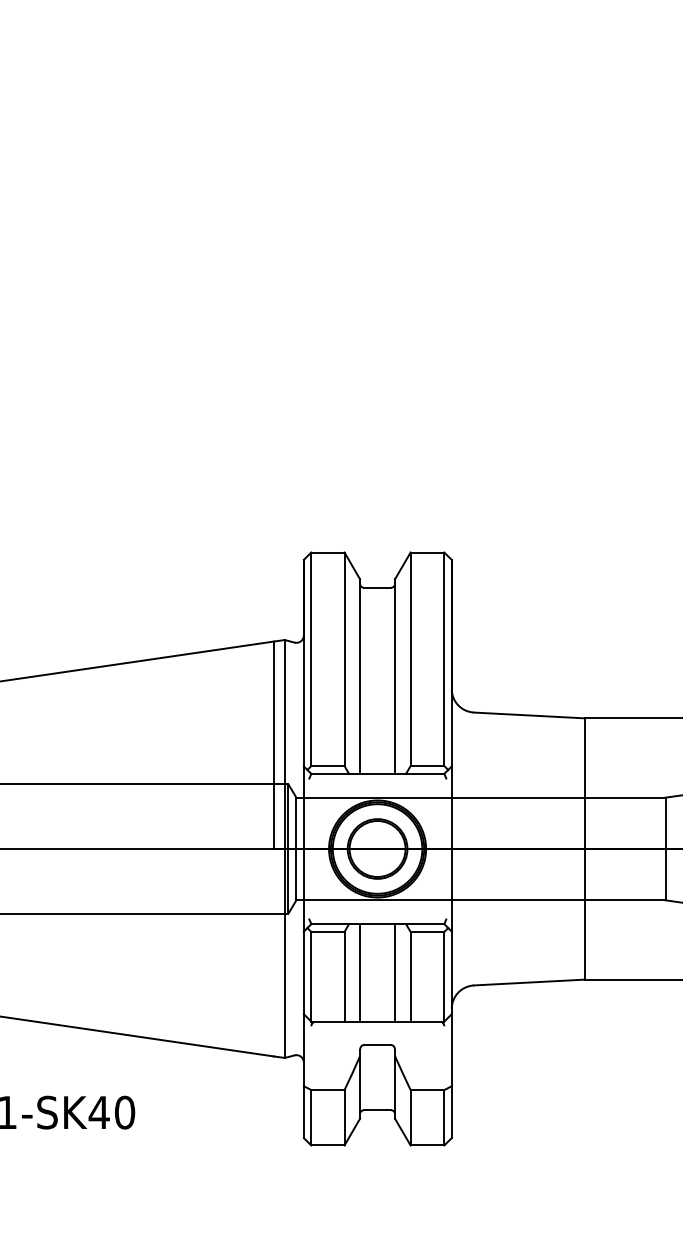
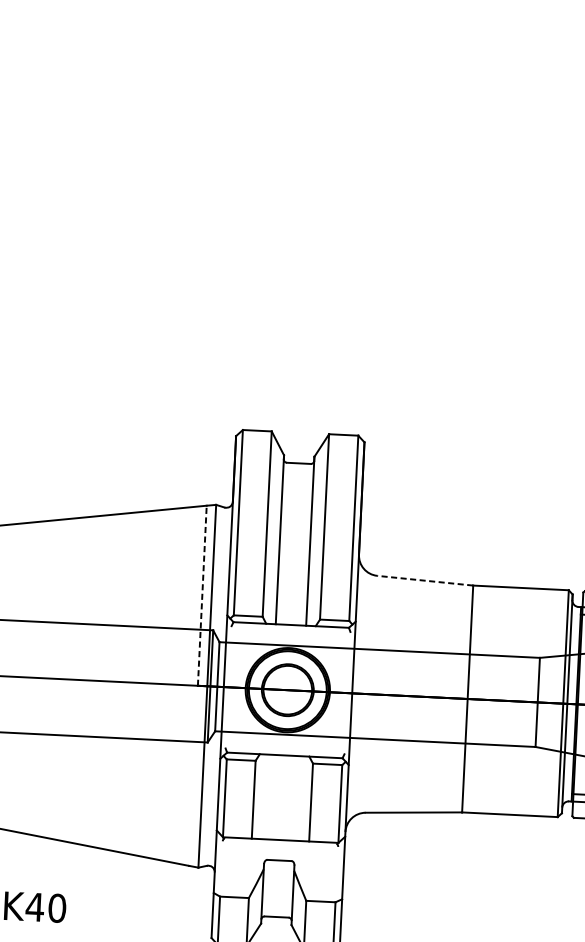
line: (529, 715) -> (425, 580), solid -> dashed
line: (274, 745) -> (202, 595), solid -> dashed
line: (360, 972) -> (267, 796), removed
line: (395, 972) -> (298, 798), removed

